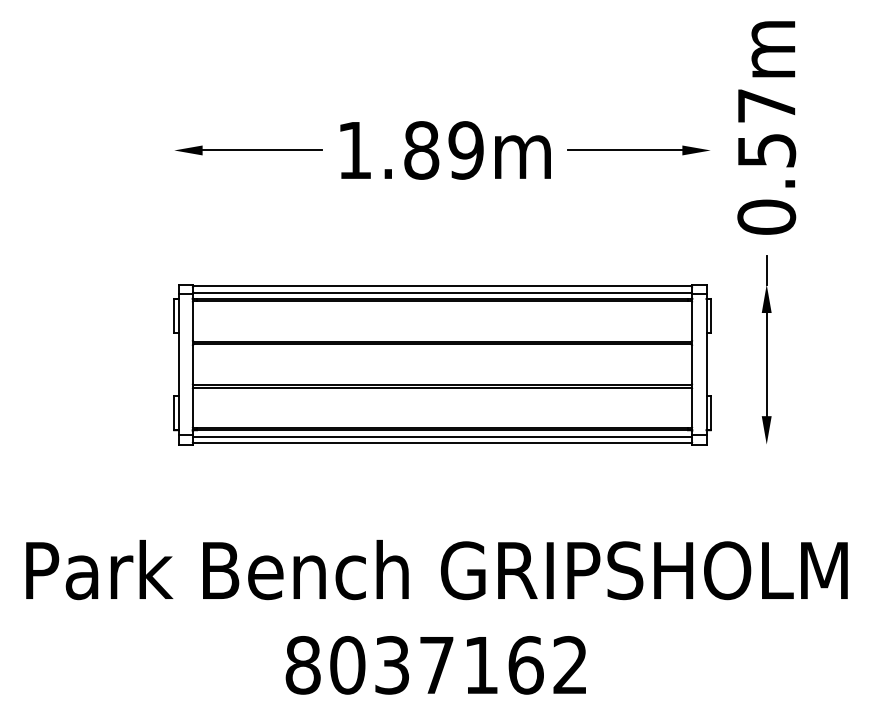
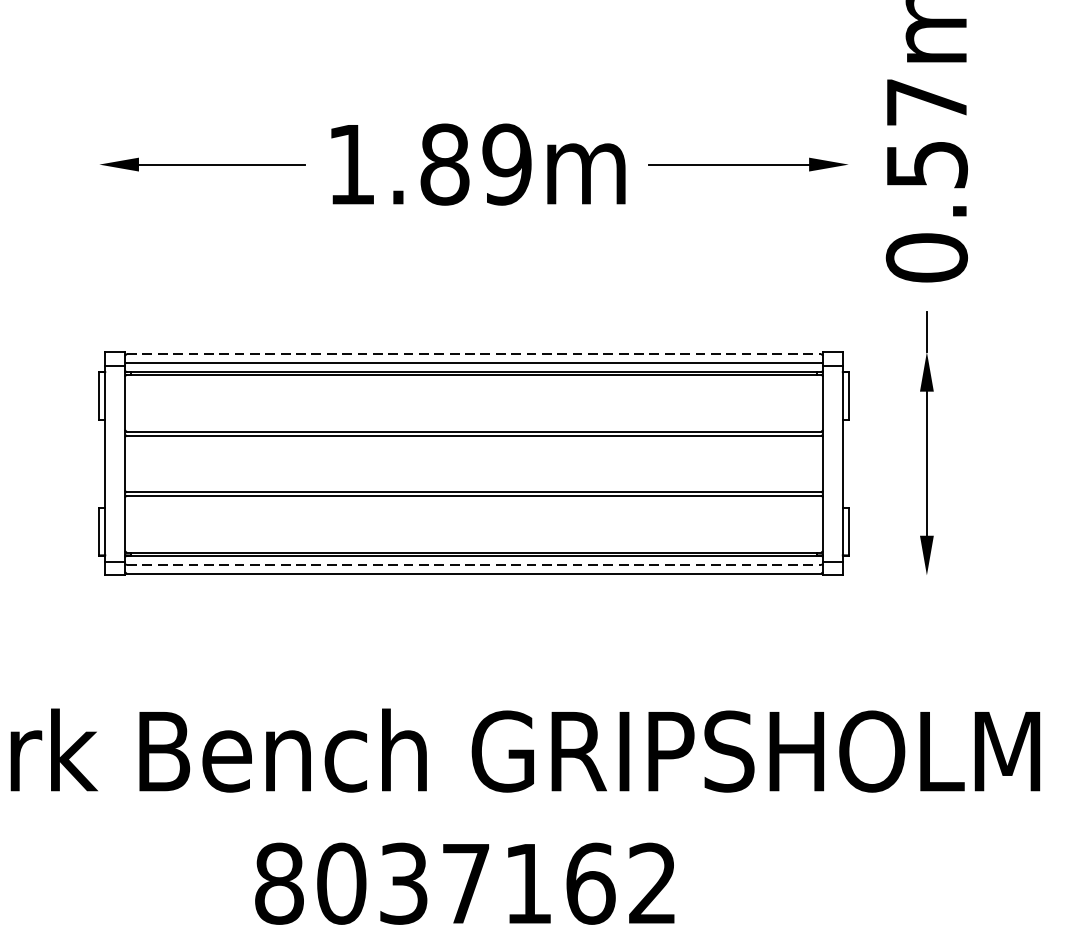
line: (443, 286) -> (475, 354), solid -> dashed
line: (443, 436) -> (475, 564), solid -> dashed

